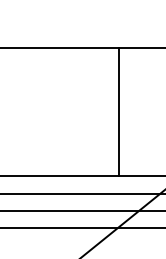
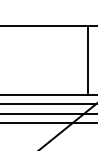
line: (119, 112) -> (88, 60), moved

